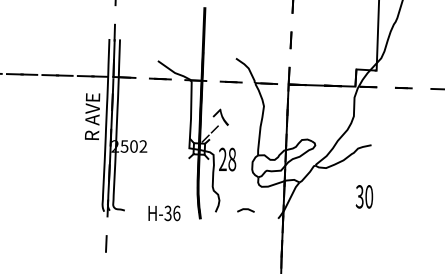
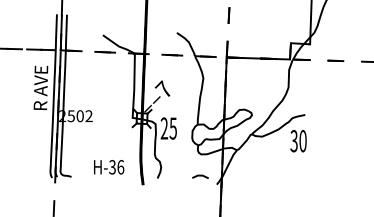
text: (232, 159) -> (173, 128), 28 -> 25
text: (364, 196) -> (298, 140), moved
line: (245, 210) -> (200, 176), moved
text: (164, 213) -> (109, 167), moved

